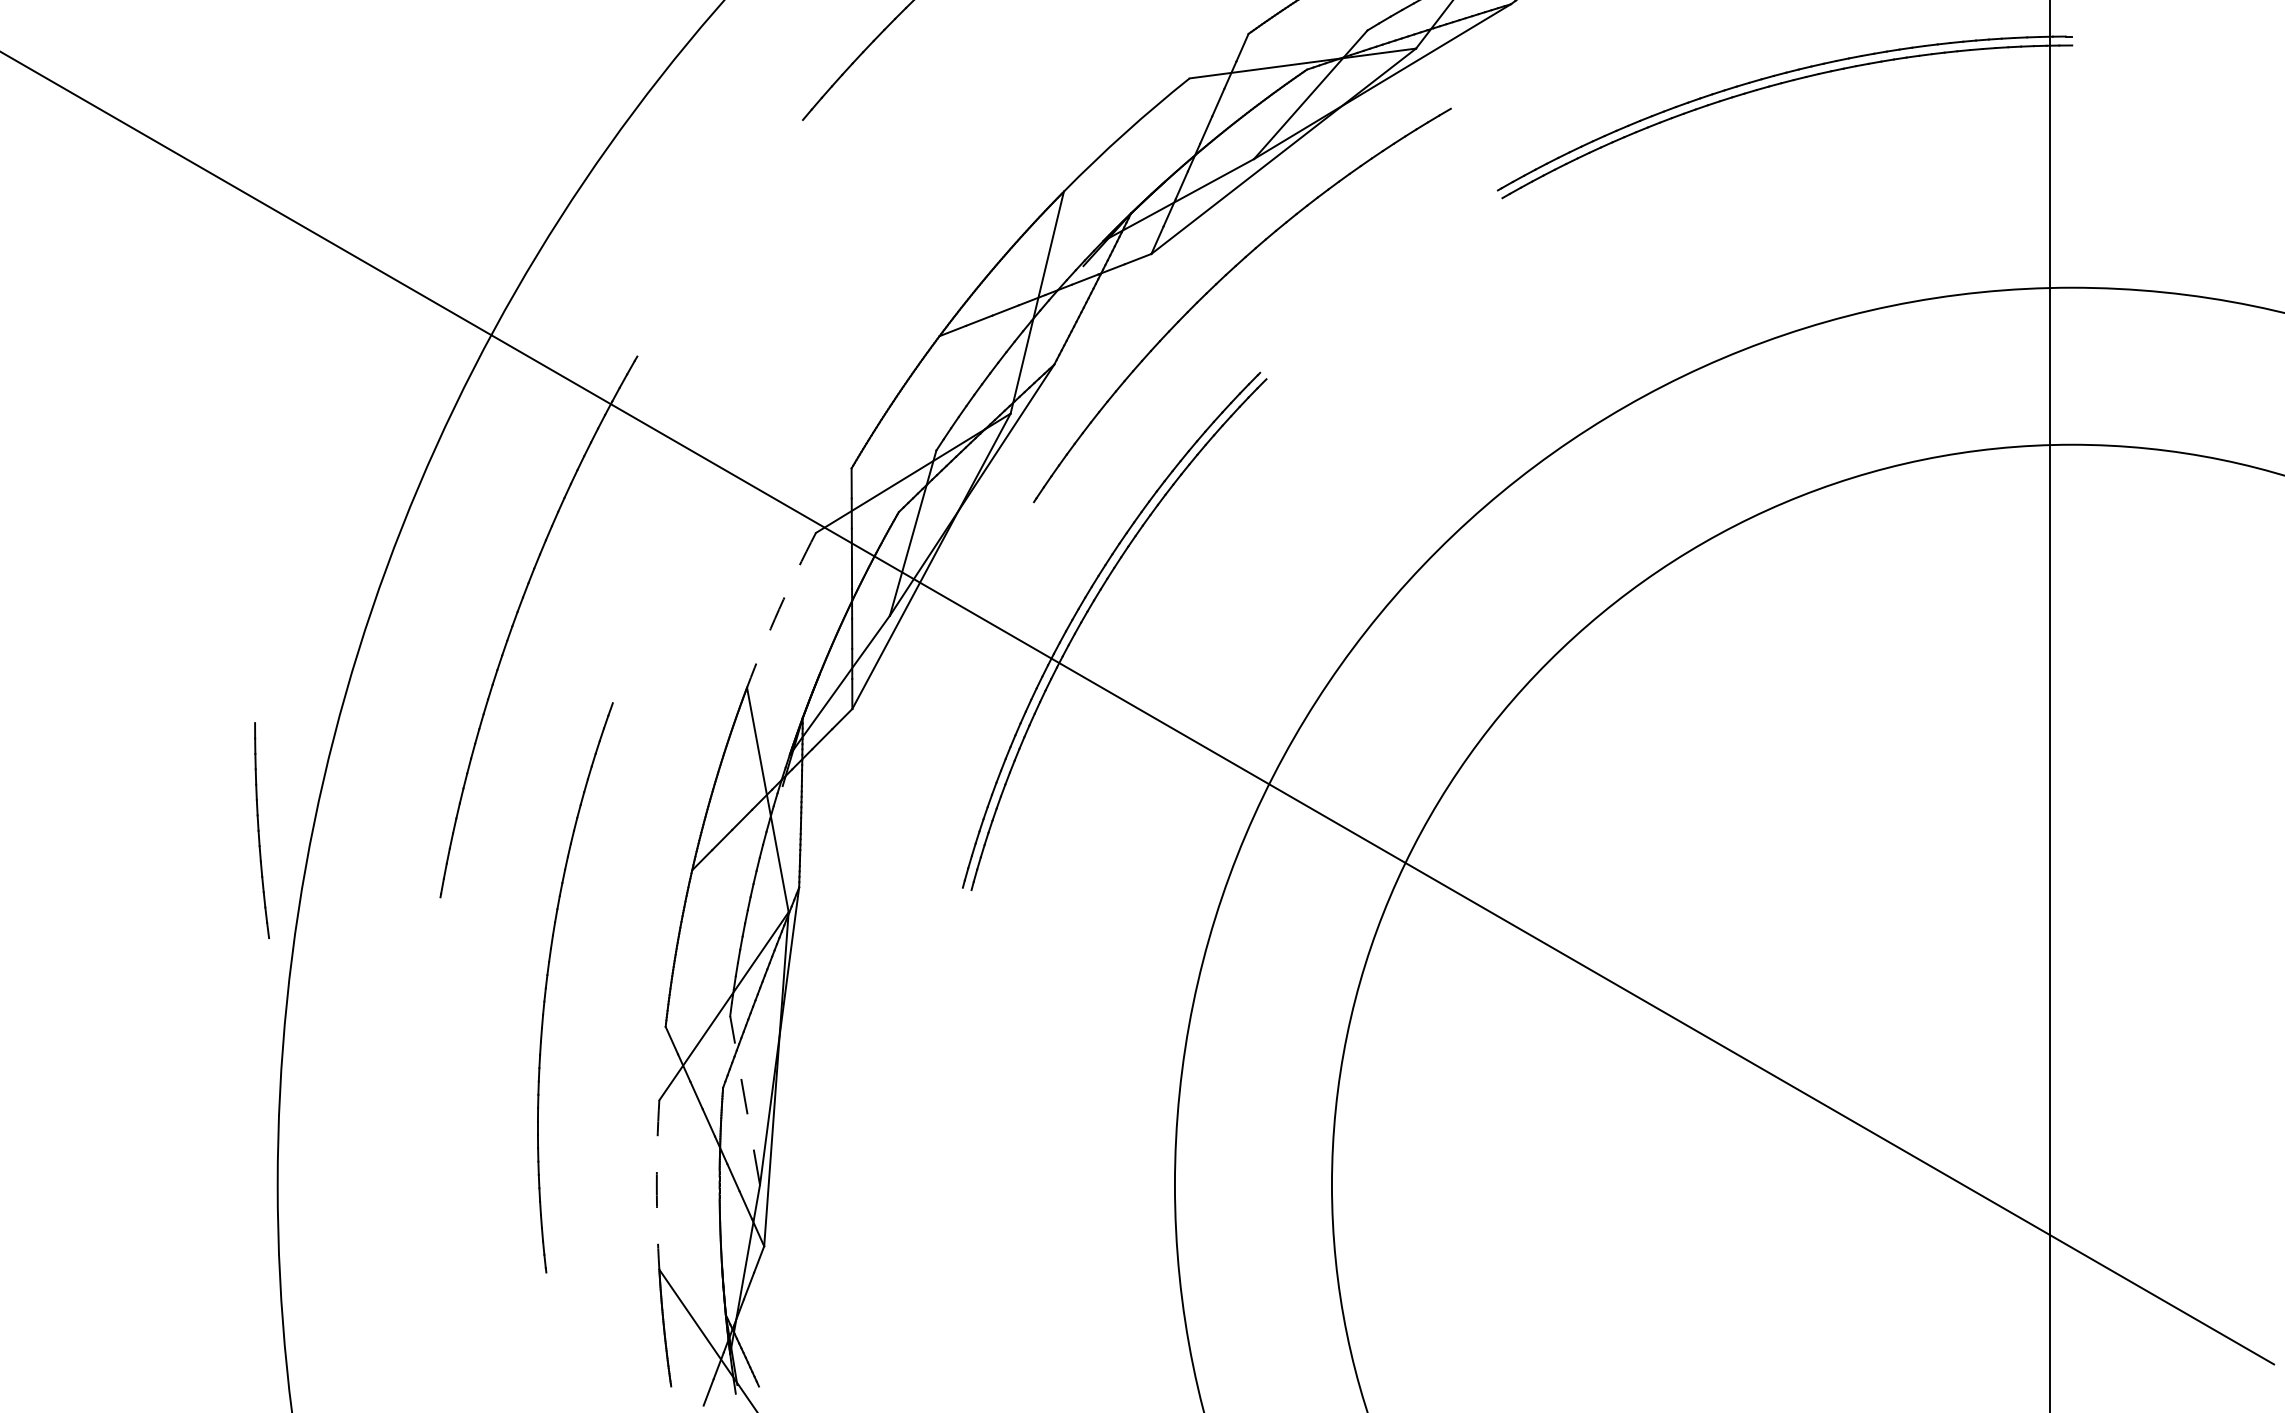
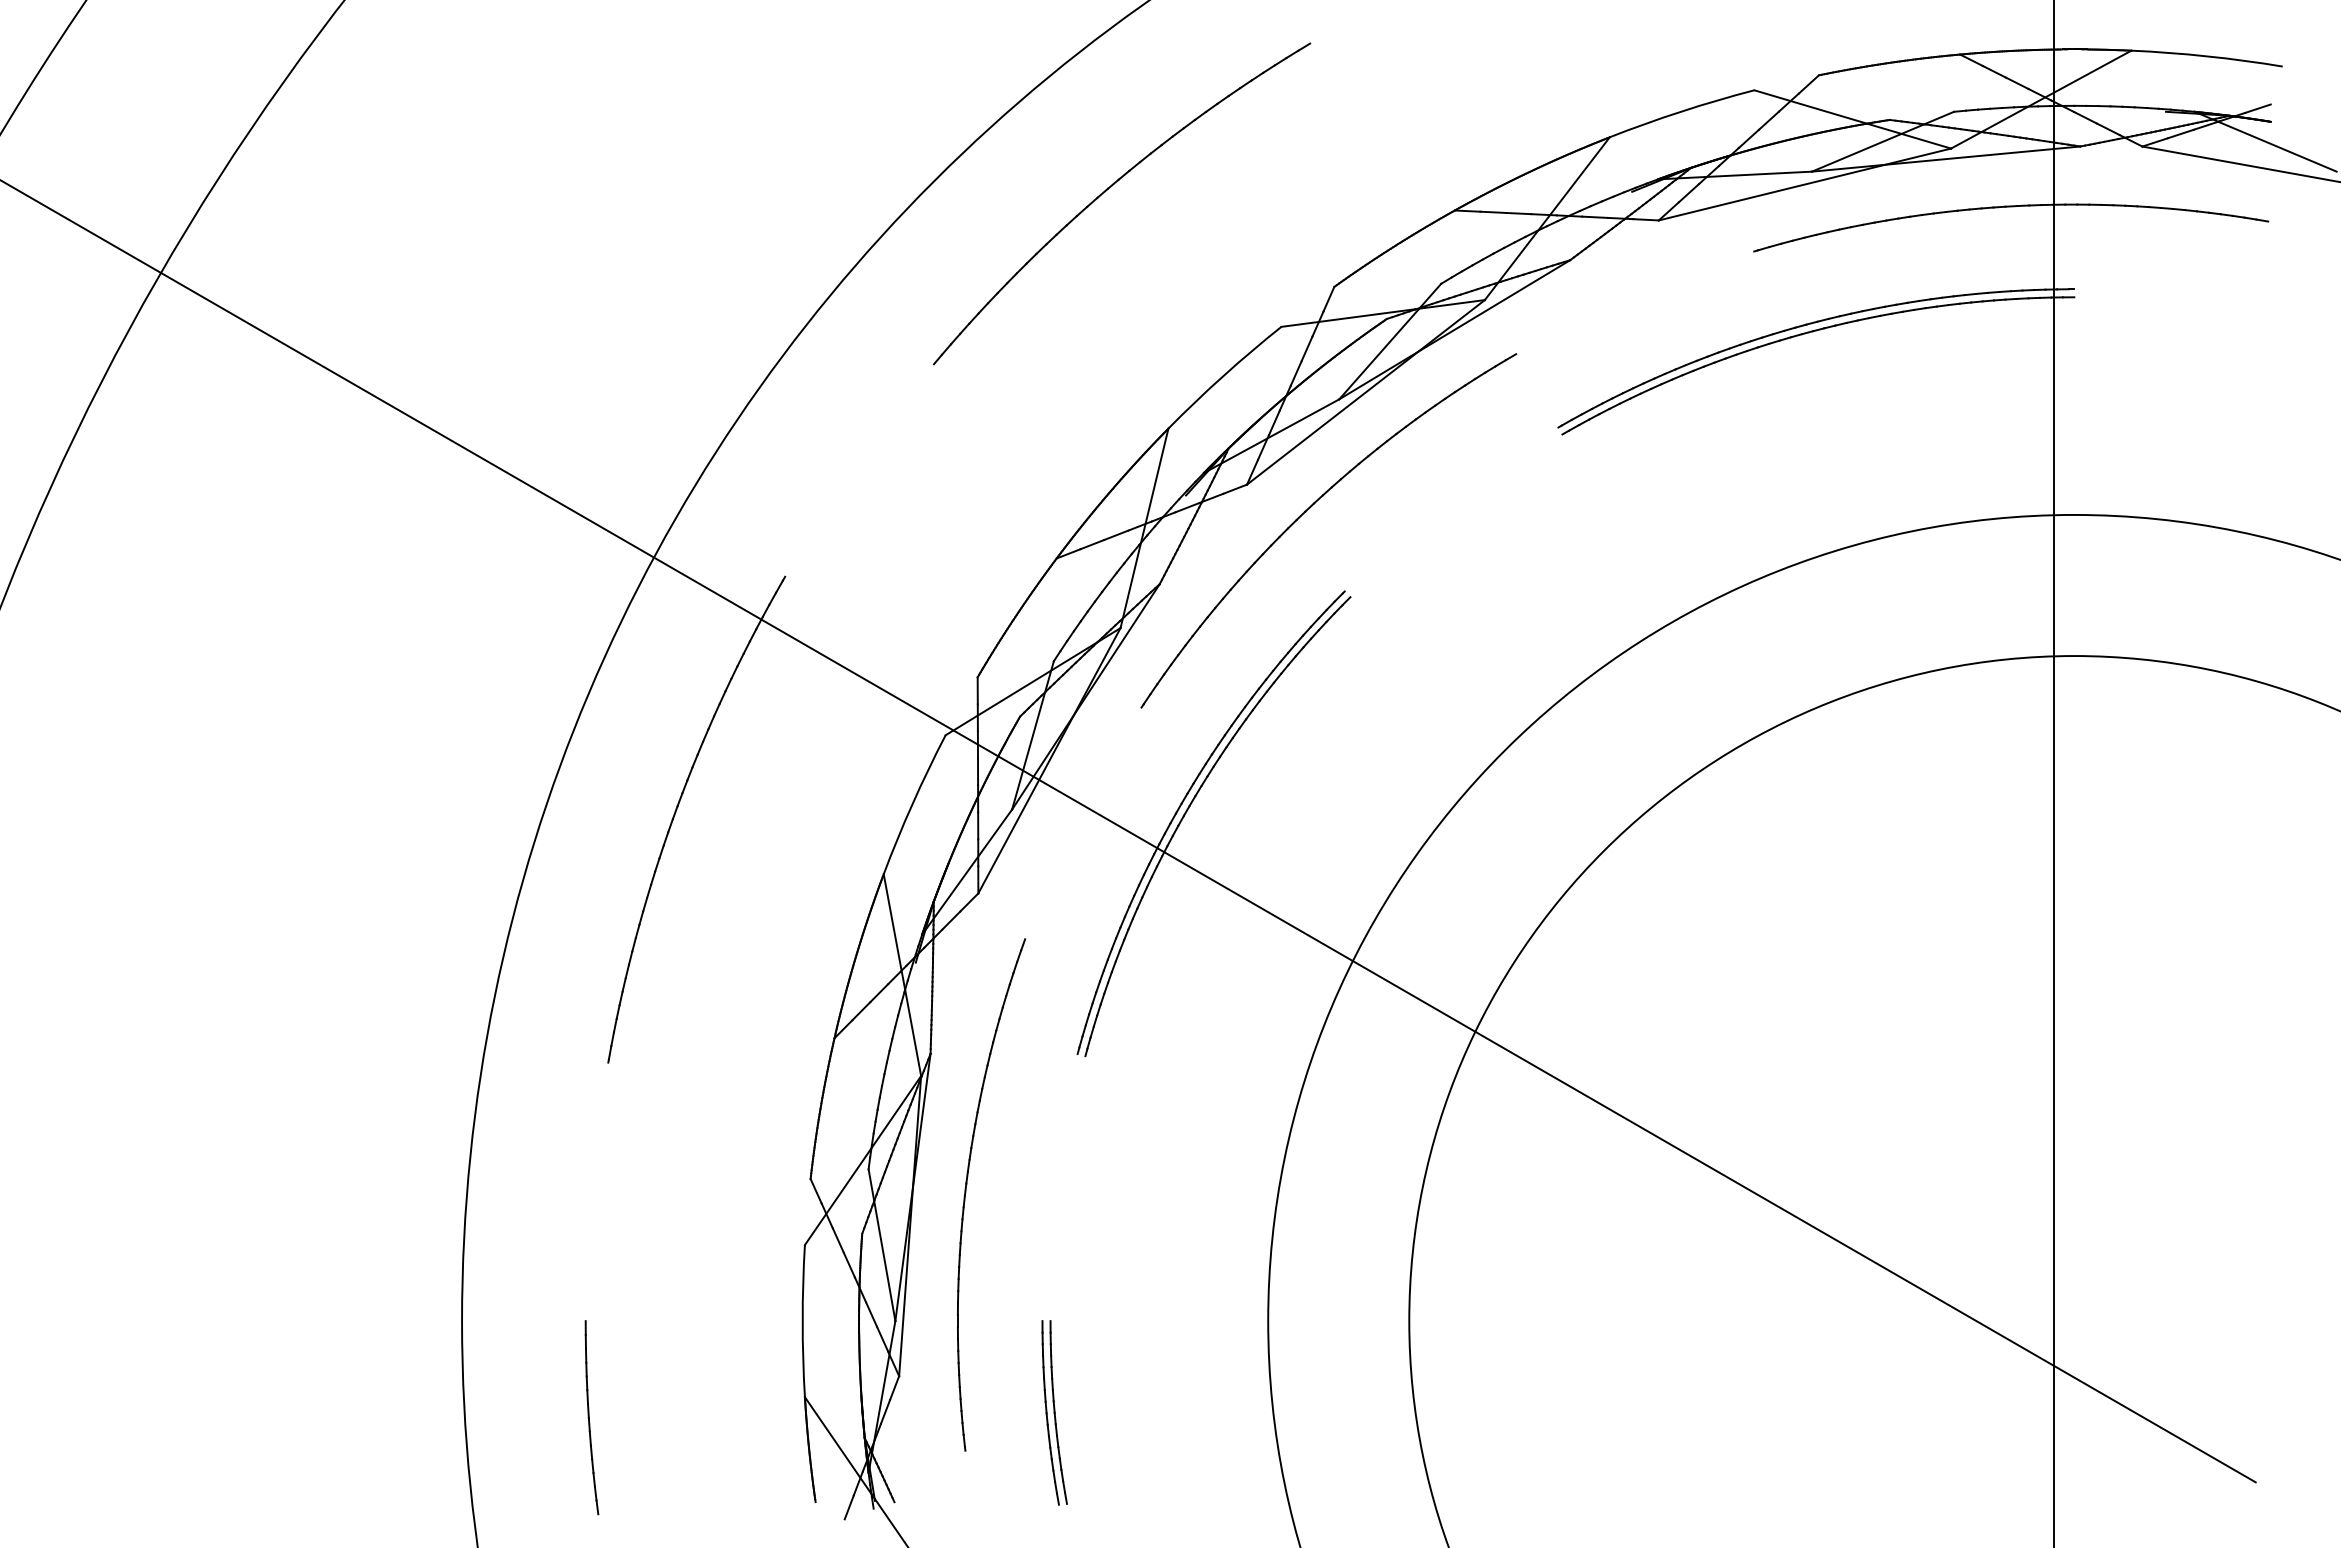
arc: (779, 608) -> (912, 803), dashed -> solid
part: (261, 830) -> (591, 1417), moved
part: (547, 986) -> (966, 1193), moved
line: (744, 1099) -> (881, 1244), dashed -> solid
arc: (656, 1185) -> (802, 1321), dashed -> solid
part: (937, 1286) -> (1054, 1412), added

